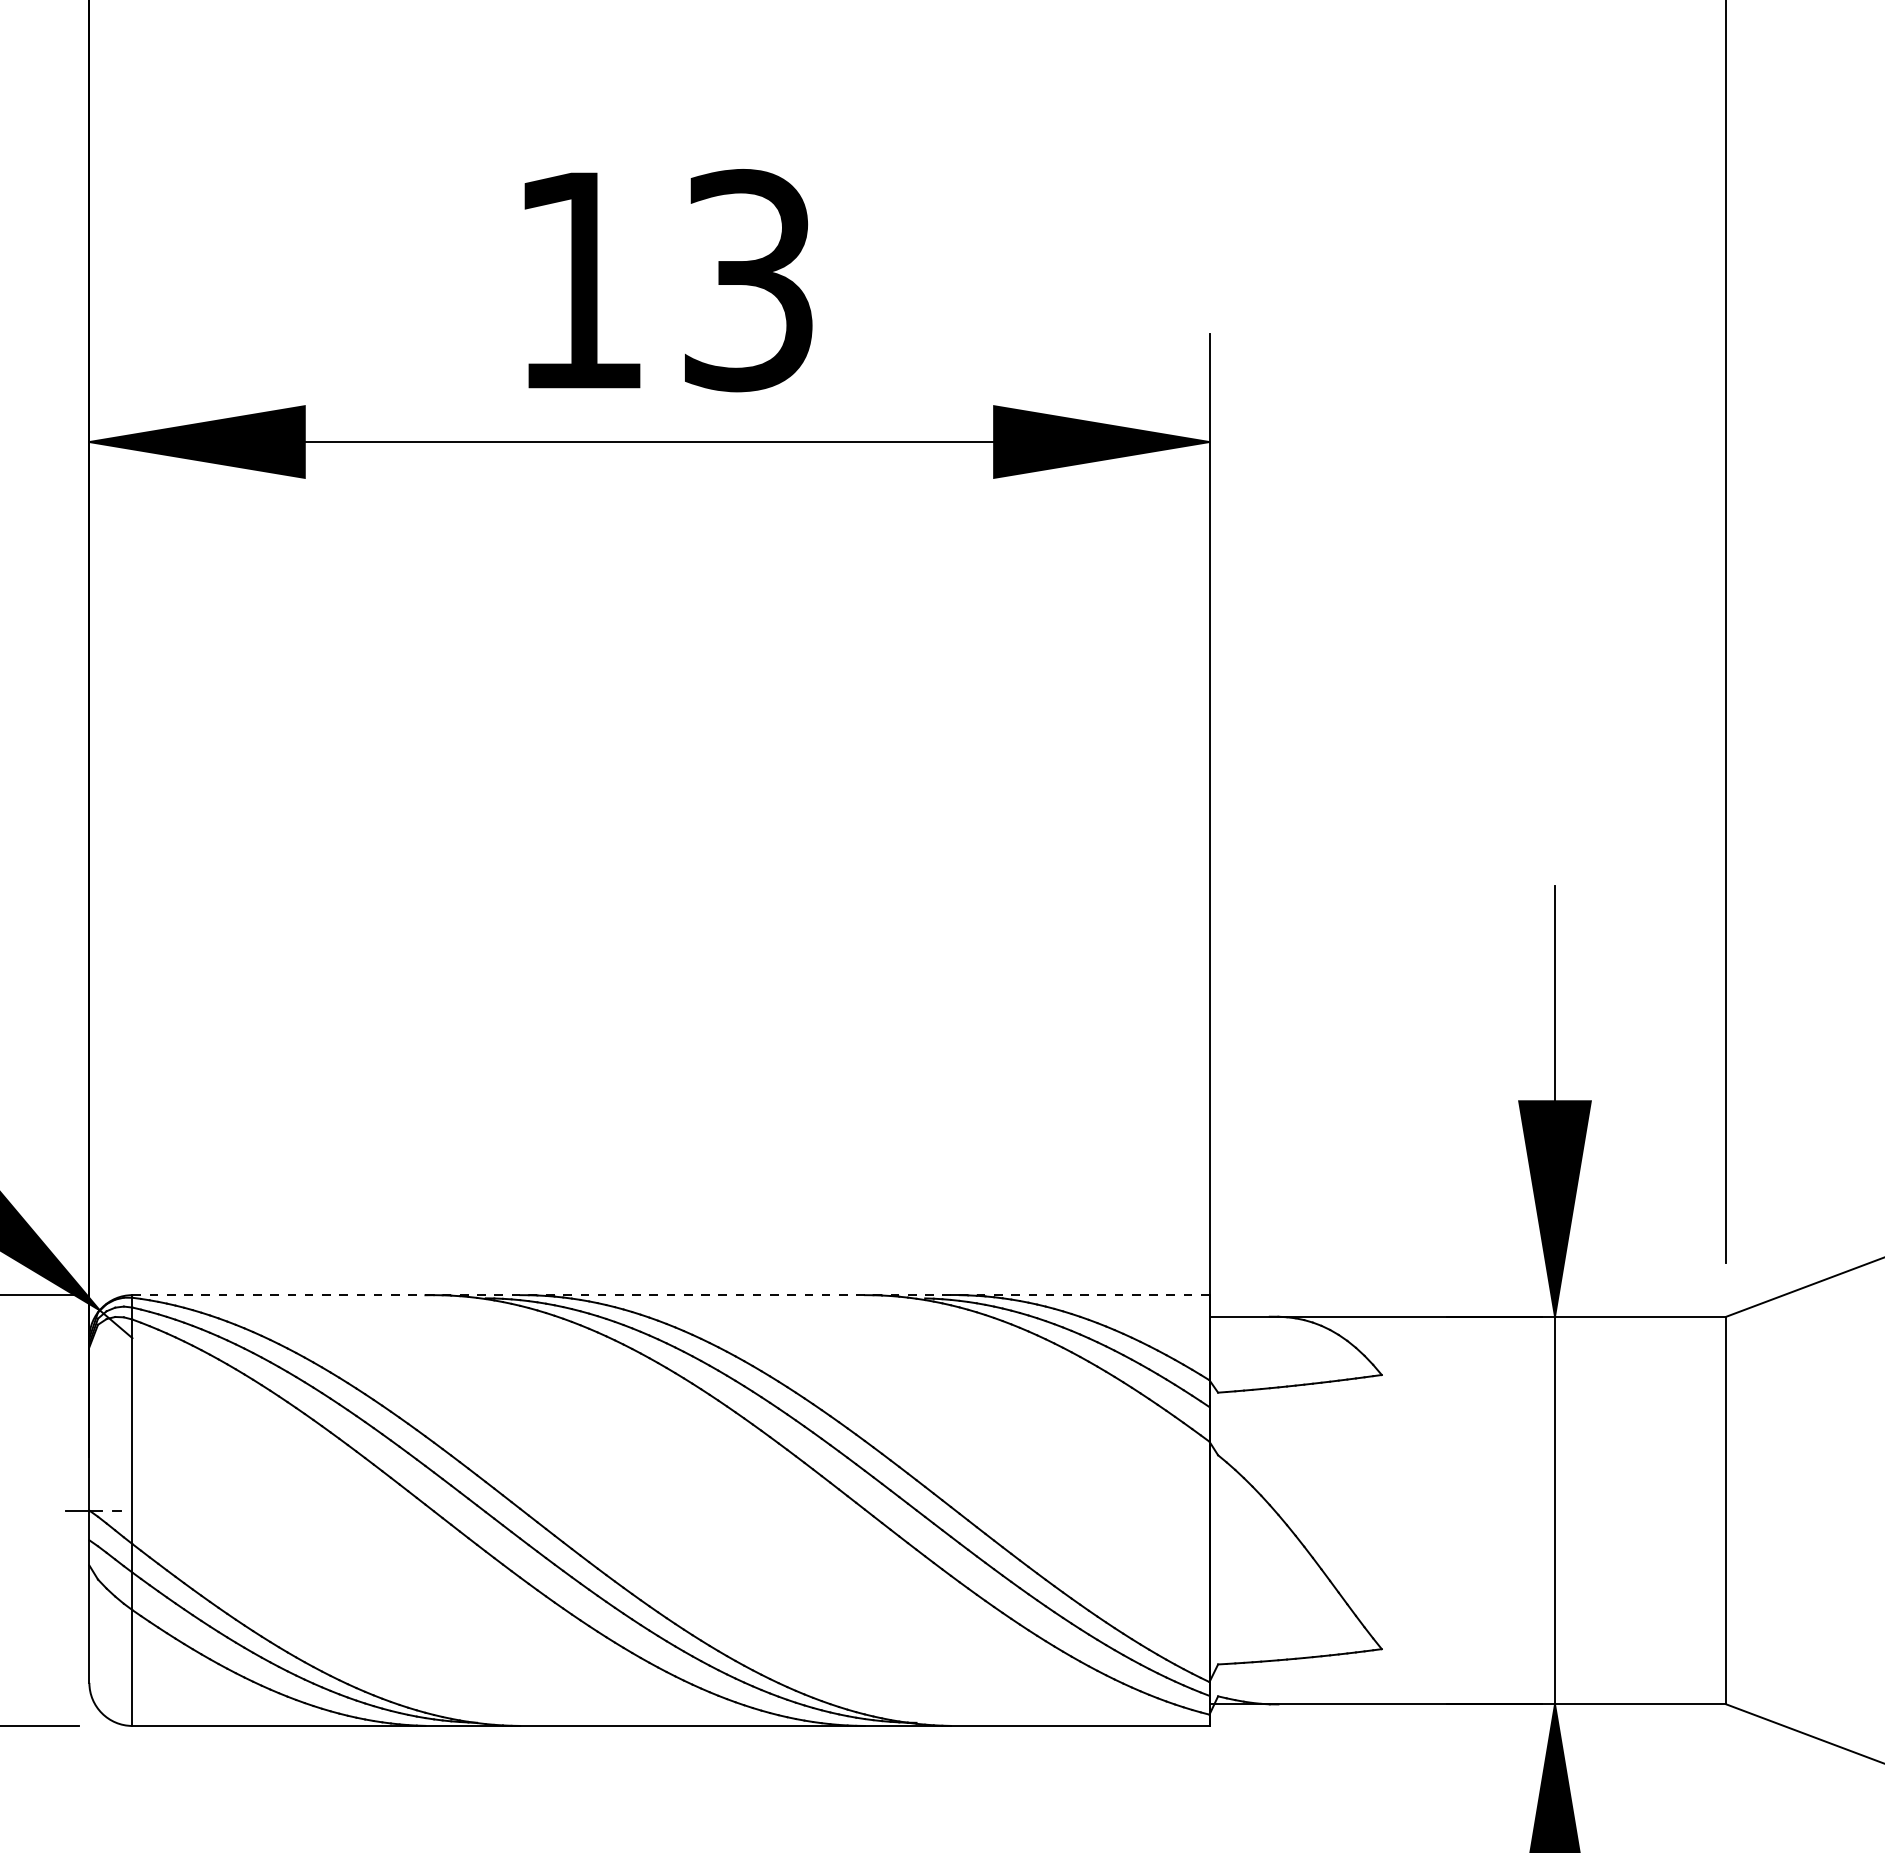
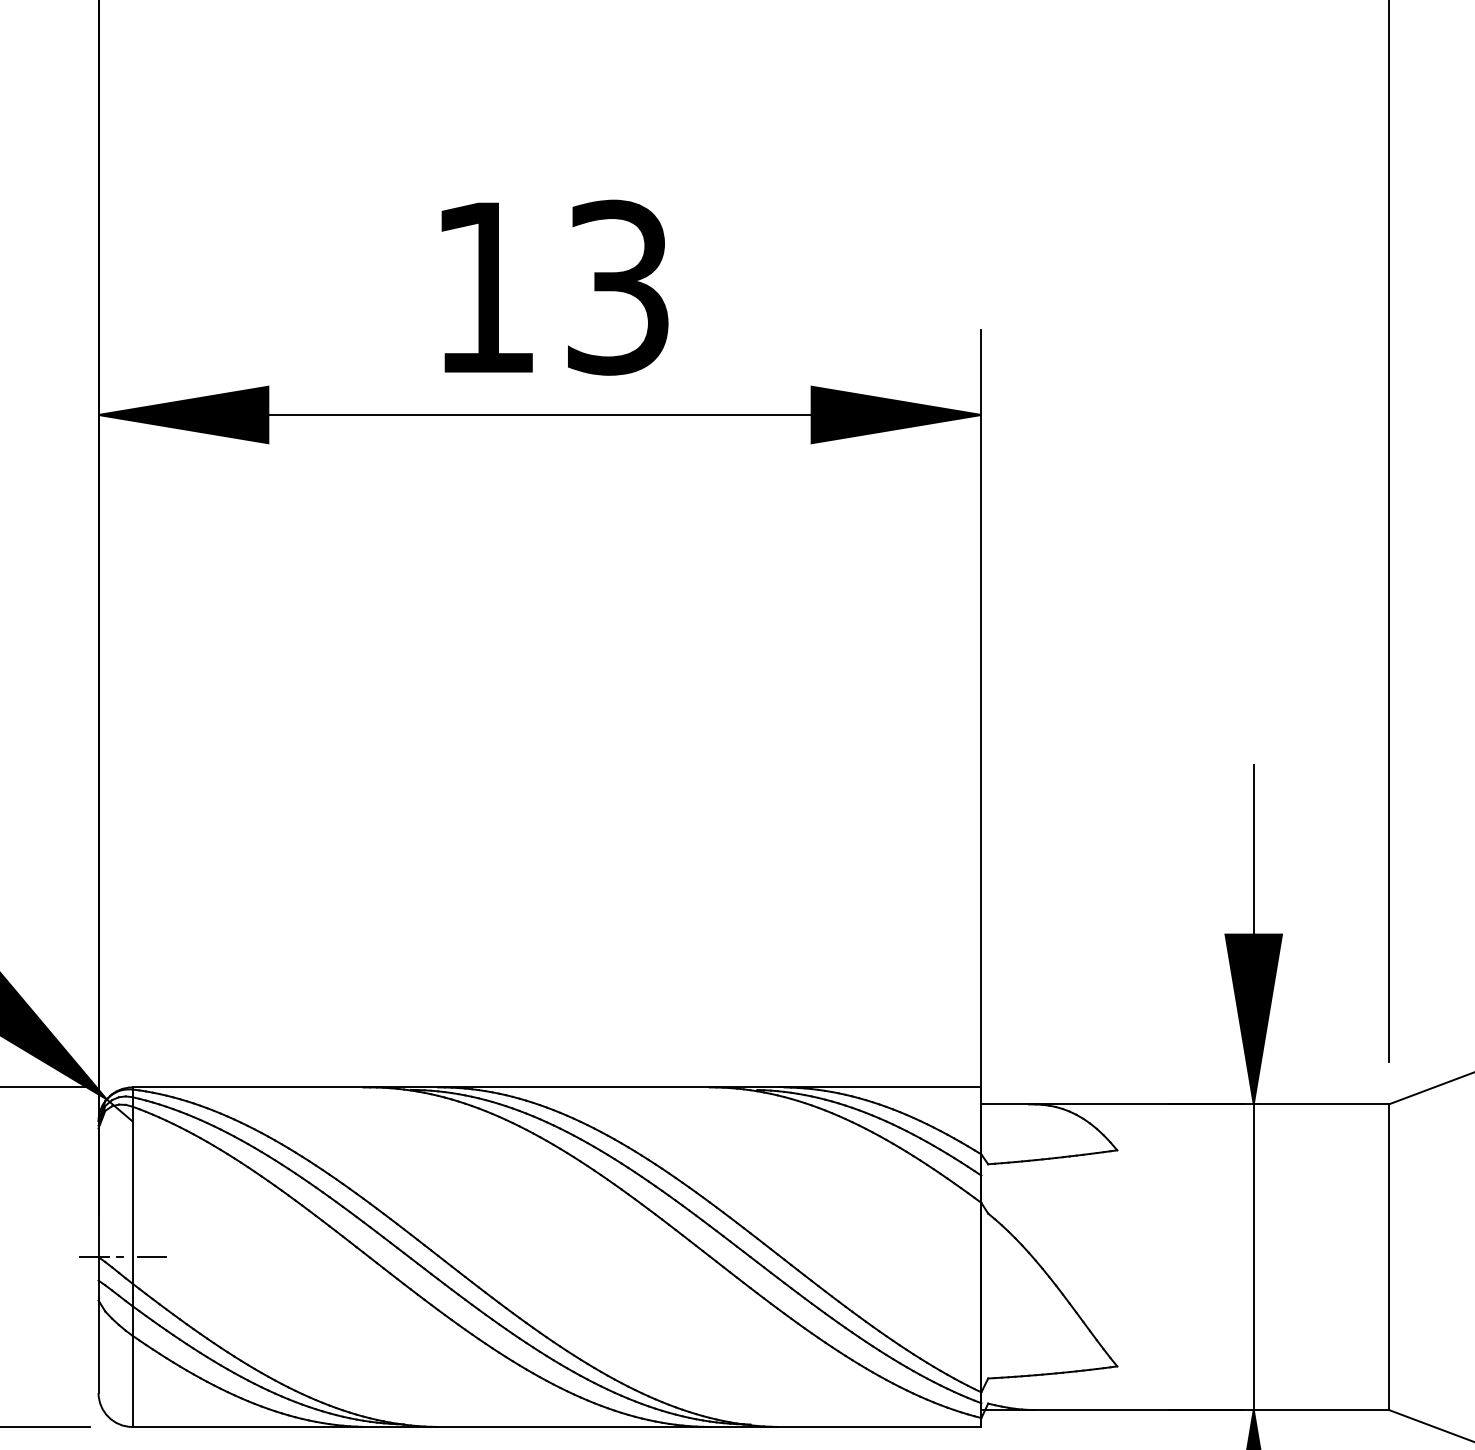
line: (670, 1295) -> (556, 1087), dashed -> solid
line: (156, 1510) -> (151, 1257), added

